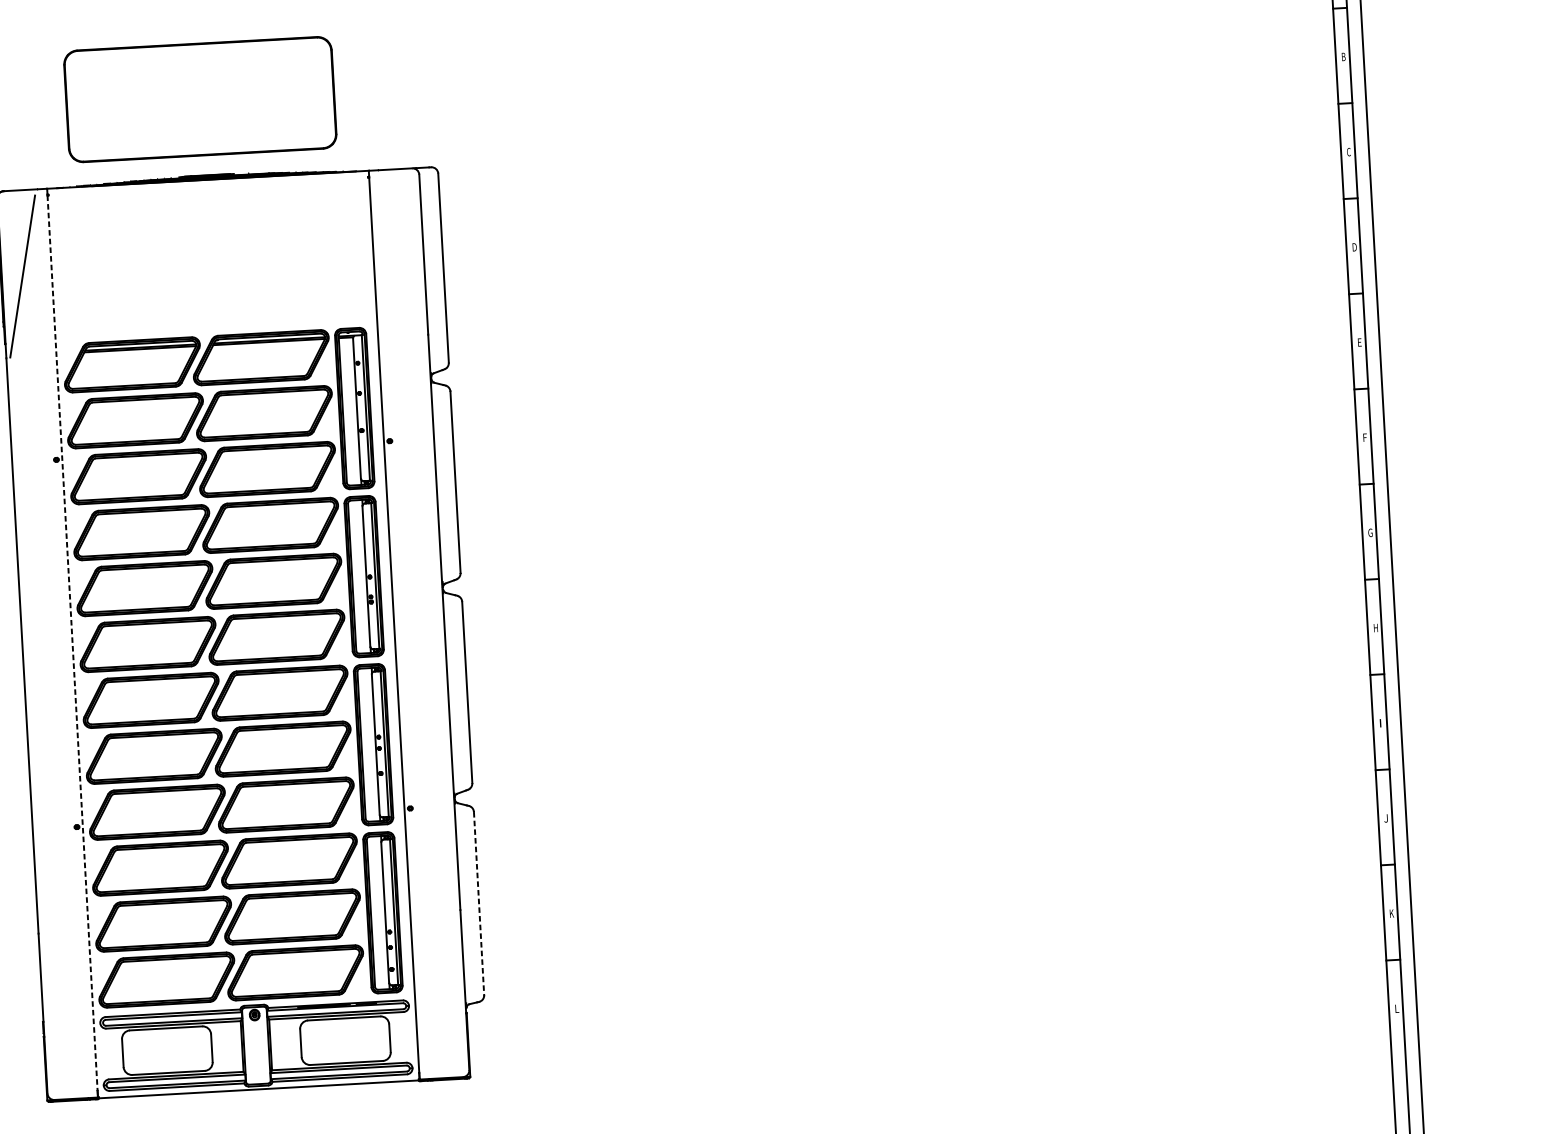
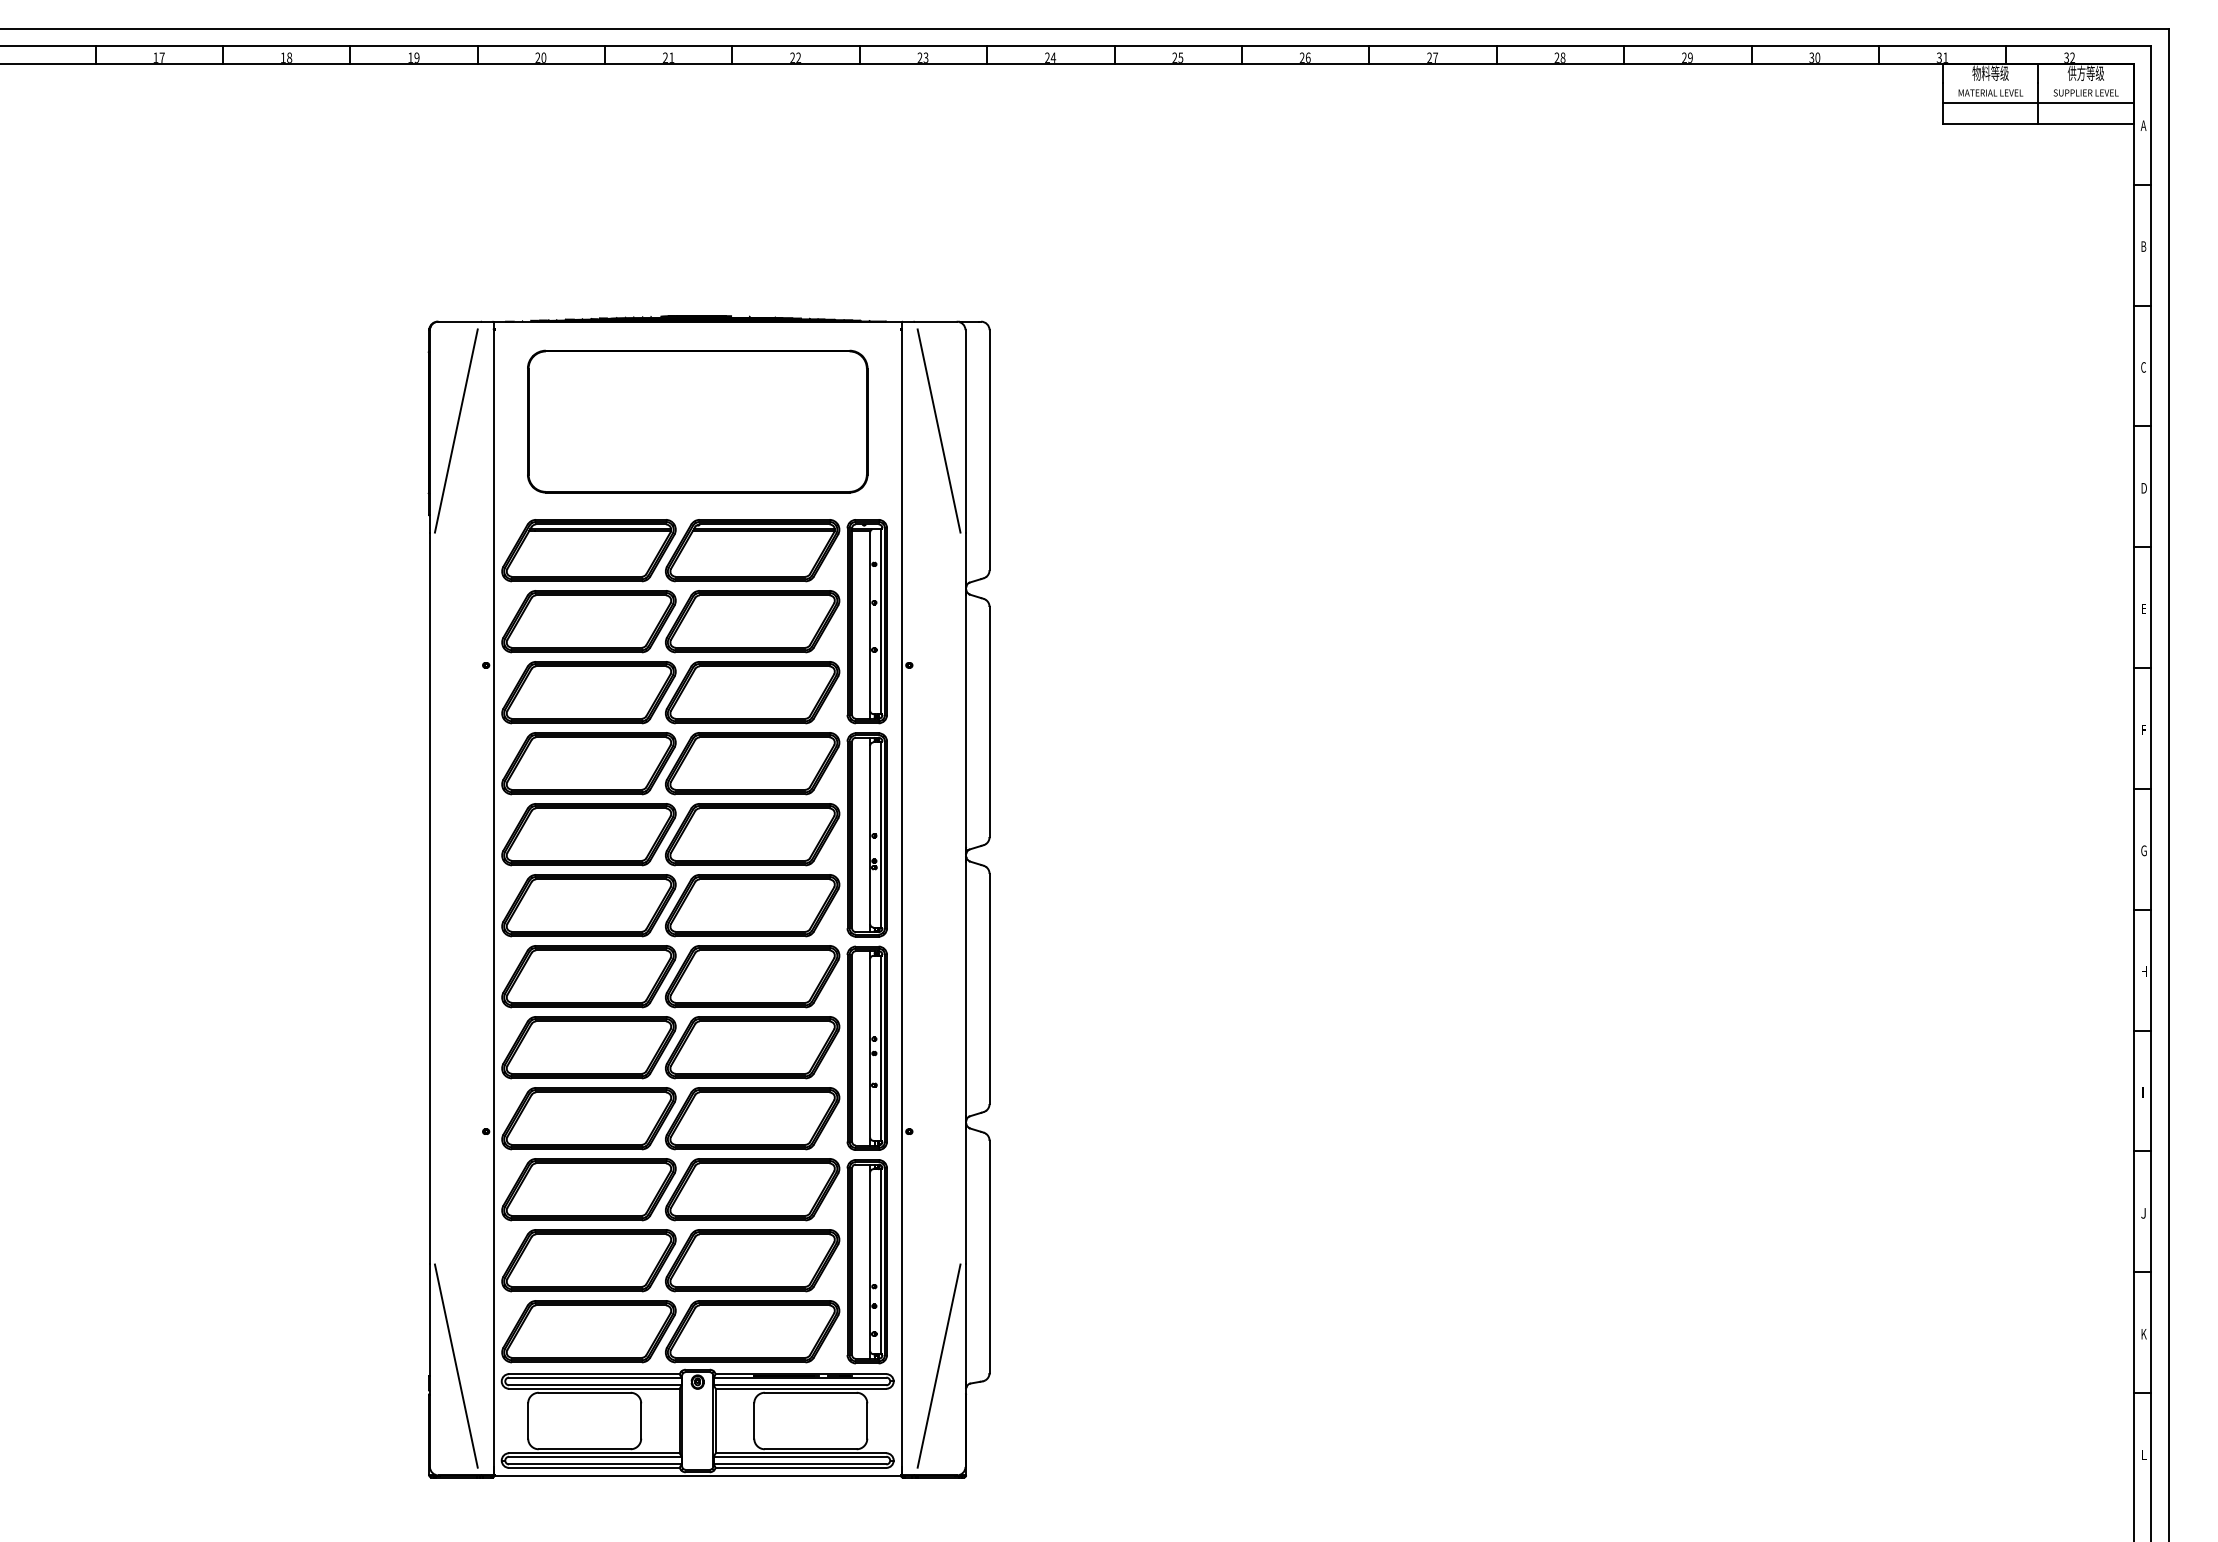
part: (200, 99) -> (697, 421), moved
line: (402, 254) -> (938, 430), added
line: (72, 643) -> (493, 899), dashed -> solid
line: (479, 904) -> (989, 1257), dashed -> solid
line: (443, 991) -> (938, 1365), added
line: (63, 1012) -> (455, 1365), added

